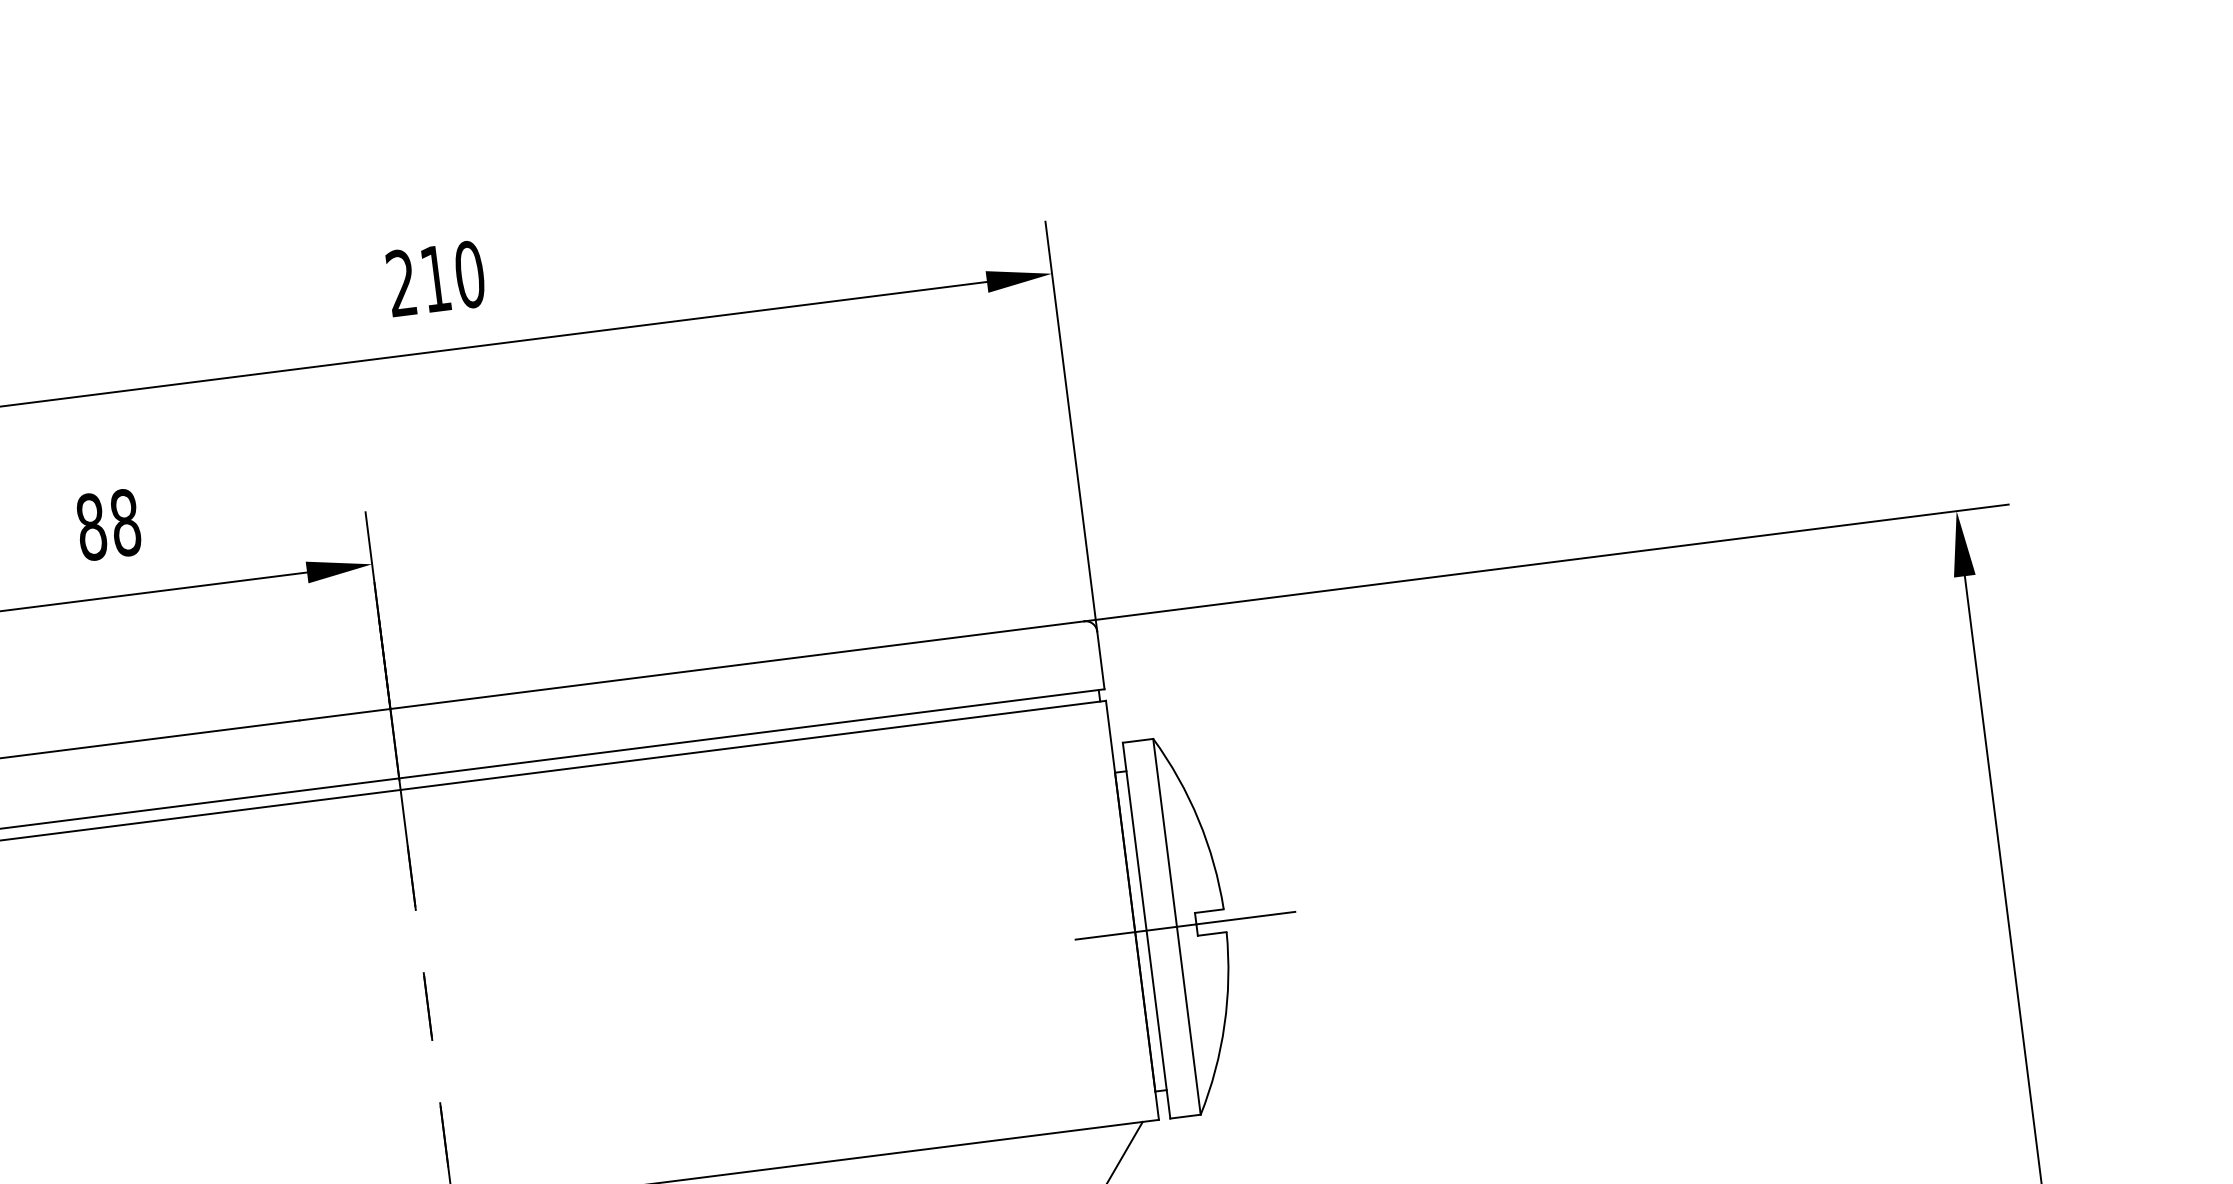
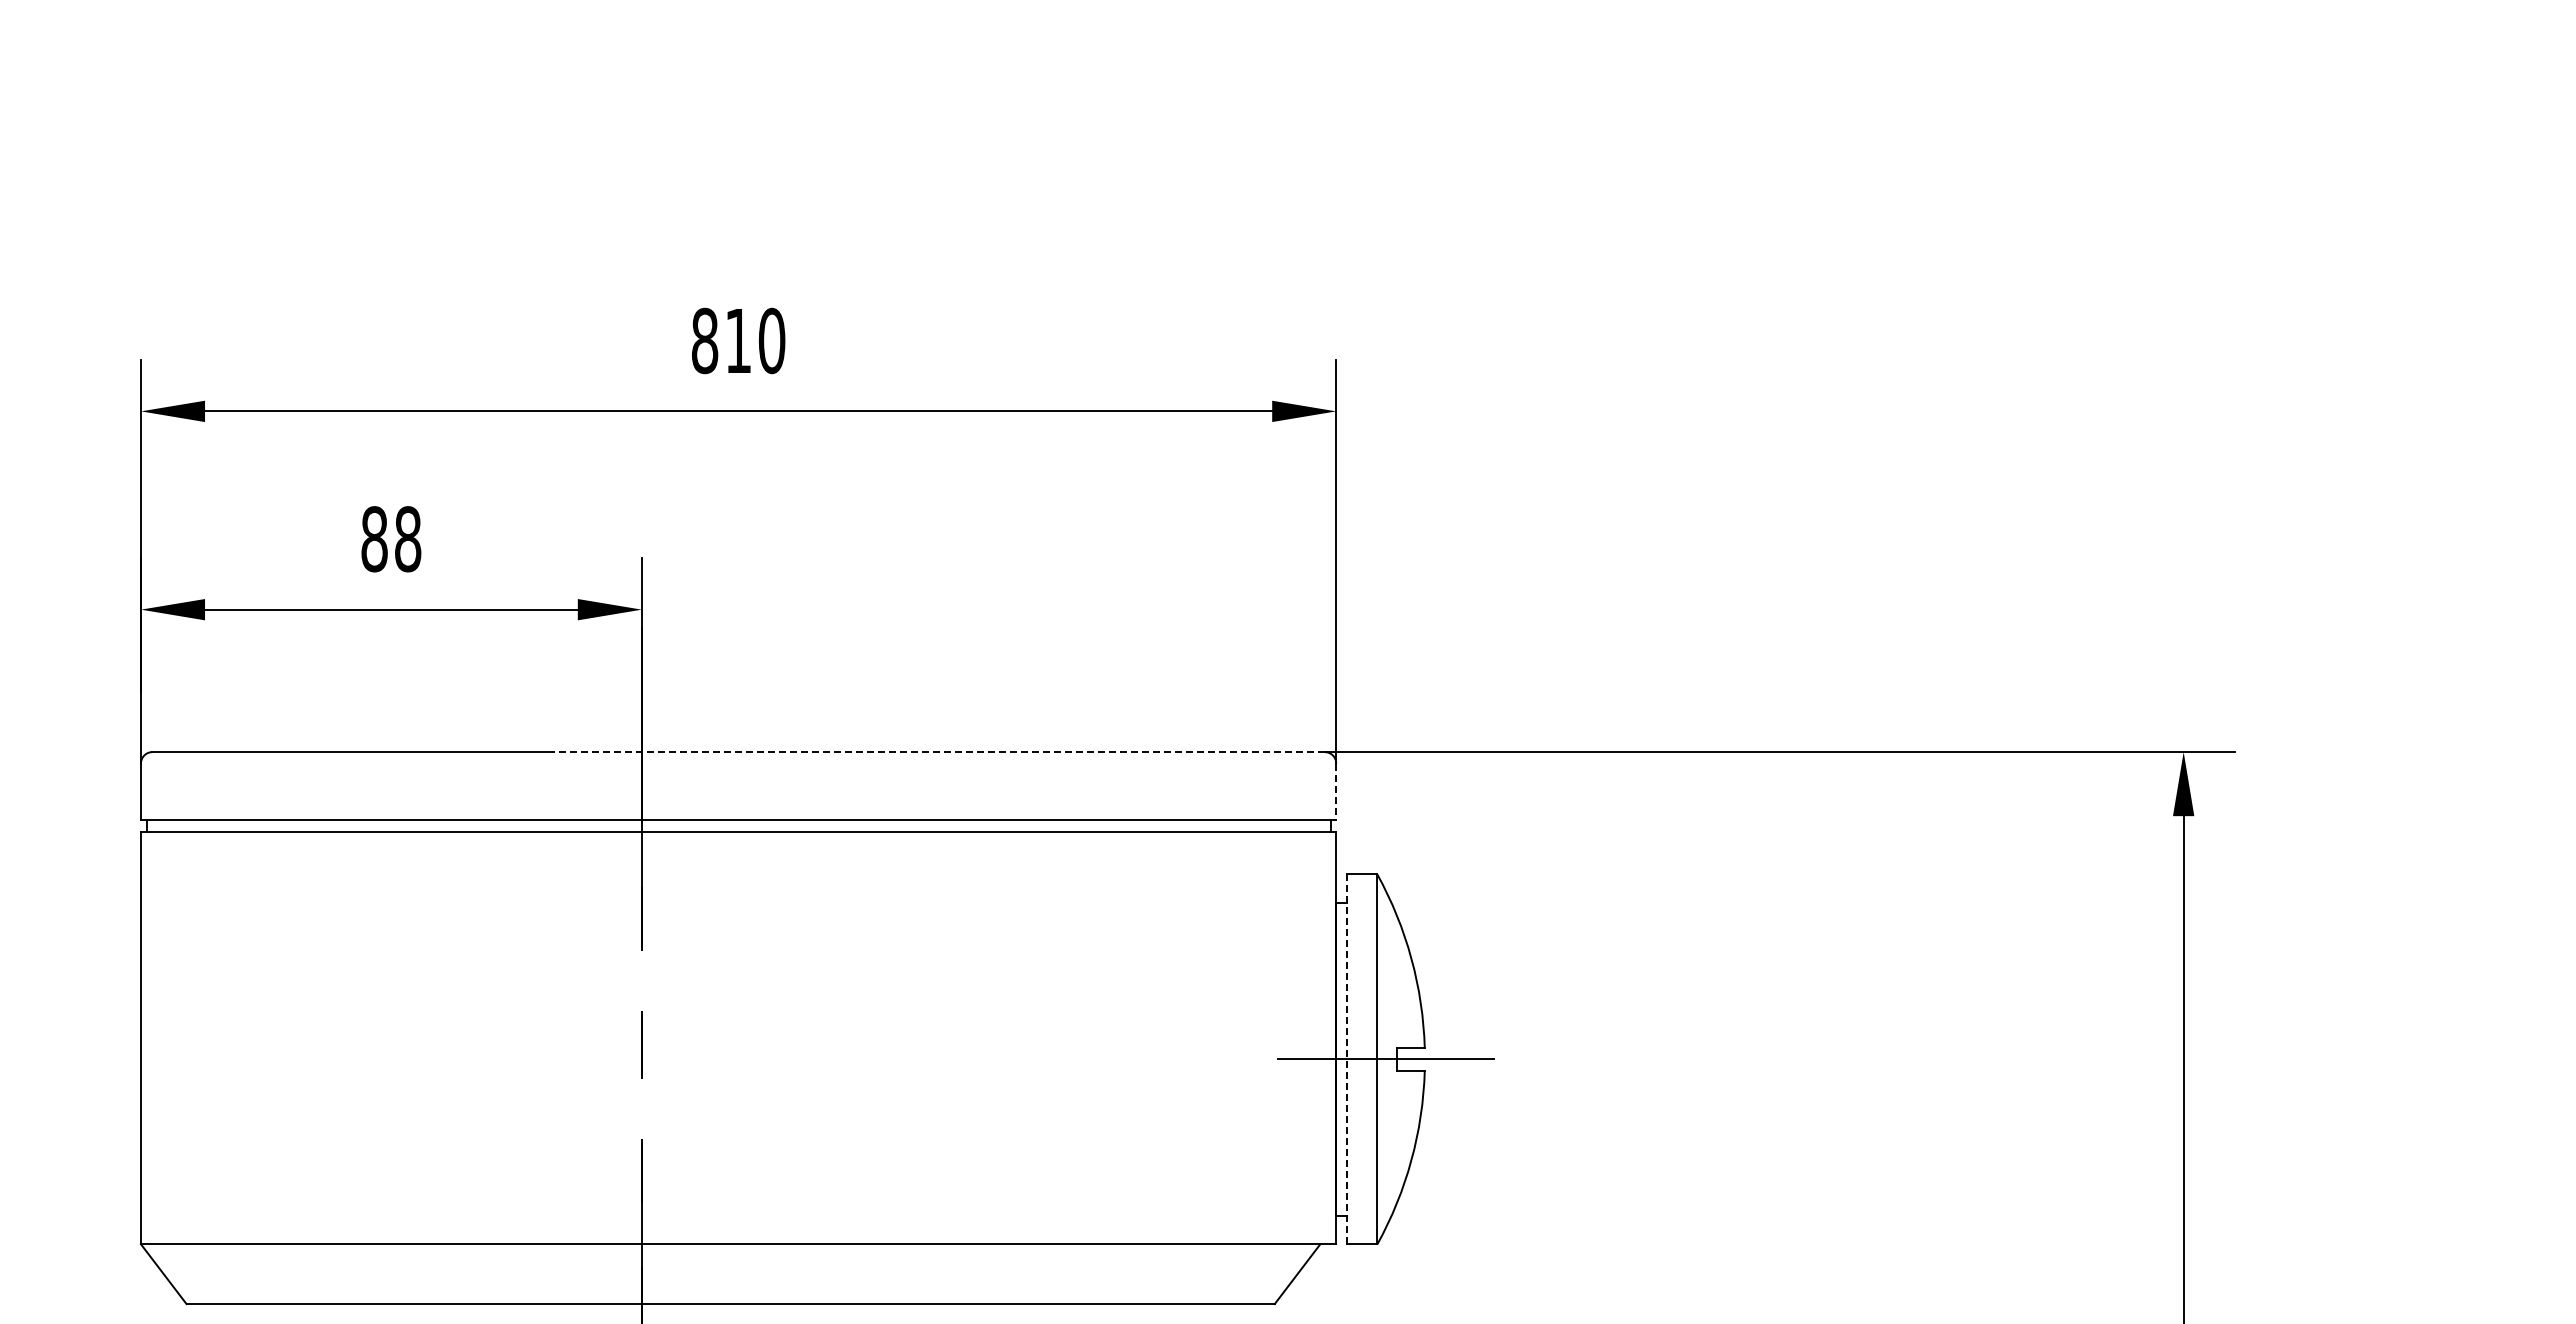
text: (402, 282) -> (705, 340), 210 -> 810
line: (1101, 660) -> (1336, 792), solid -> dashed
line: (691, 671) -> (938, 752), solid -> dashed
line: (1146, 930) -> (1347, 1059), solid -> dashed

